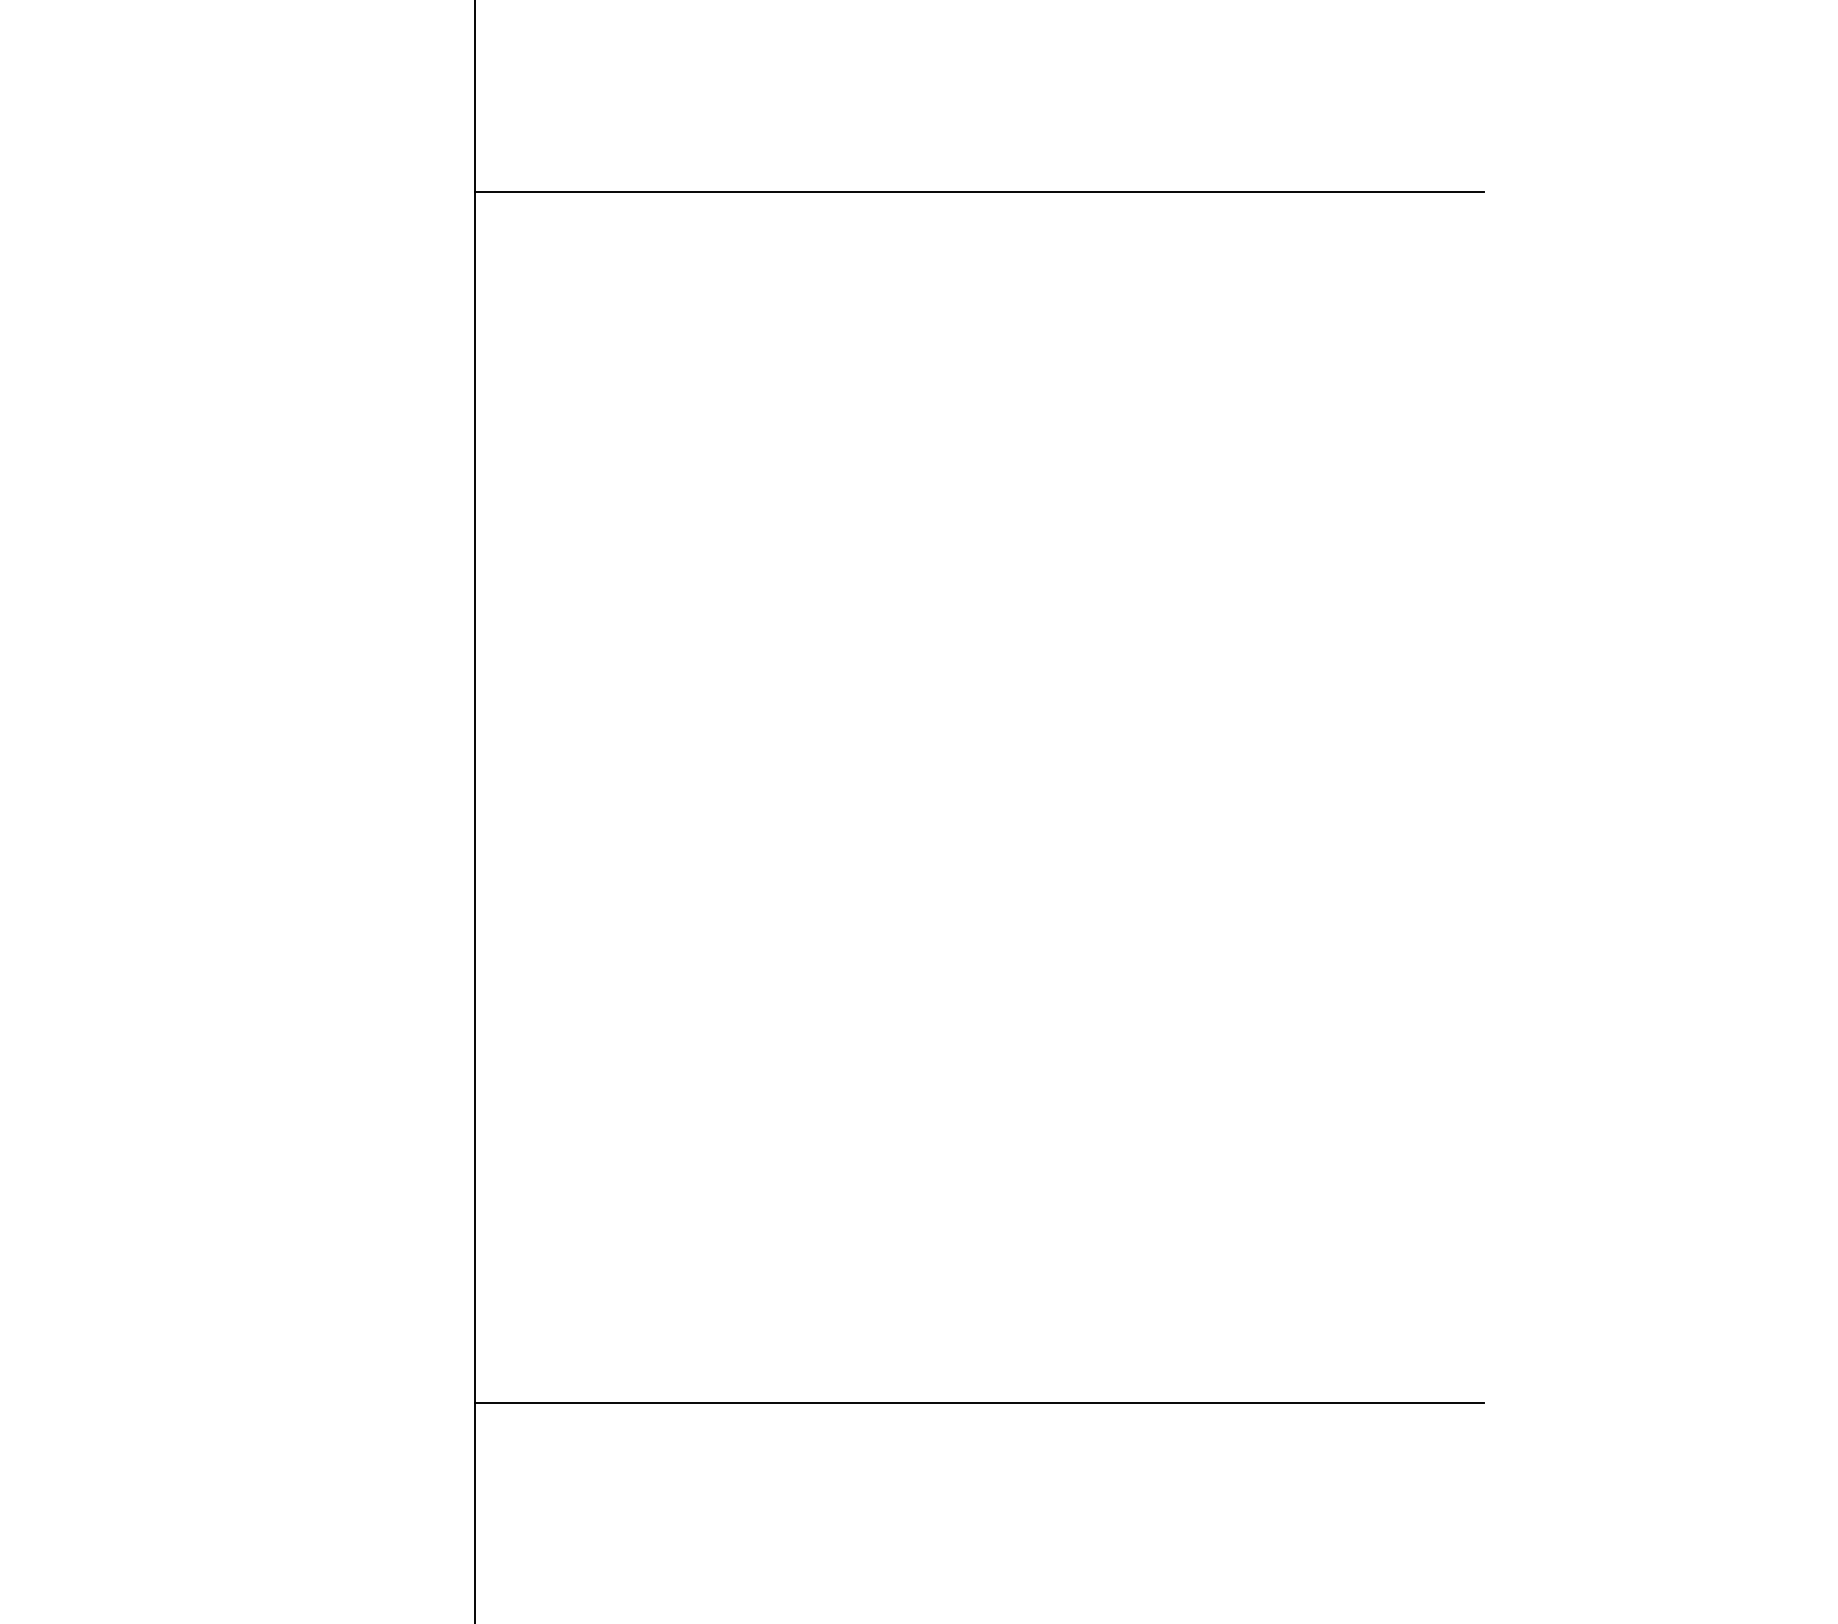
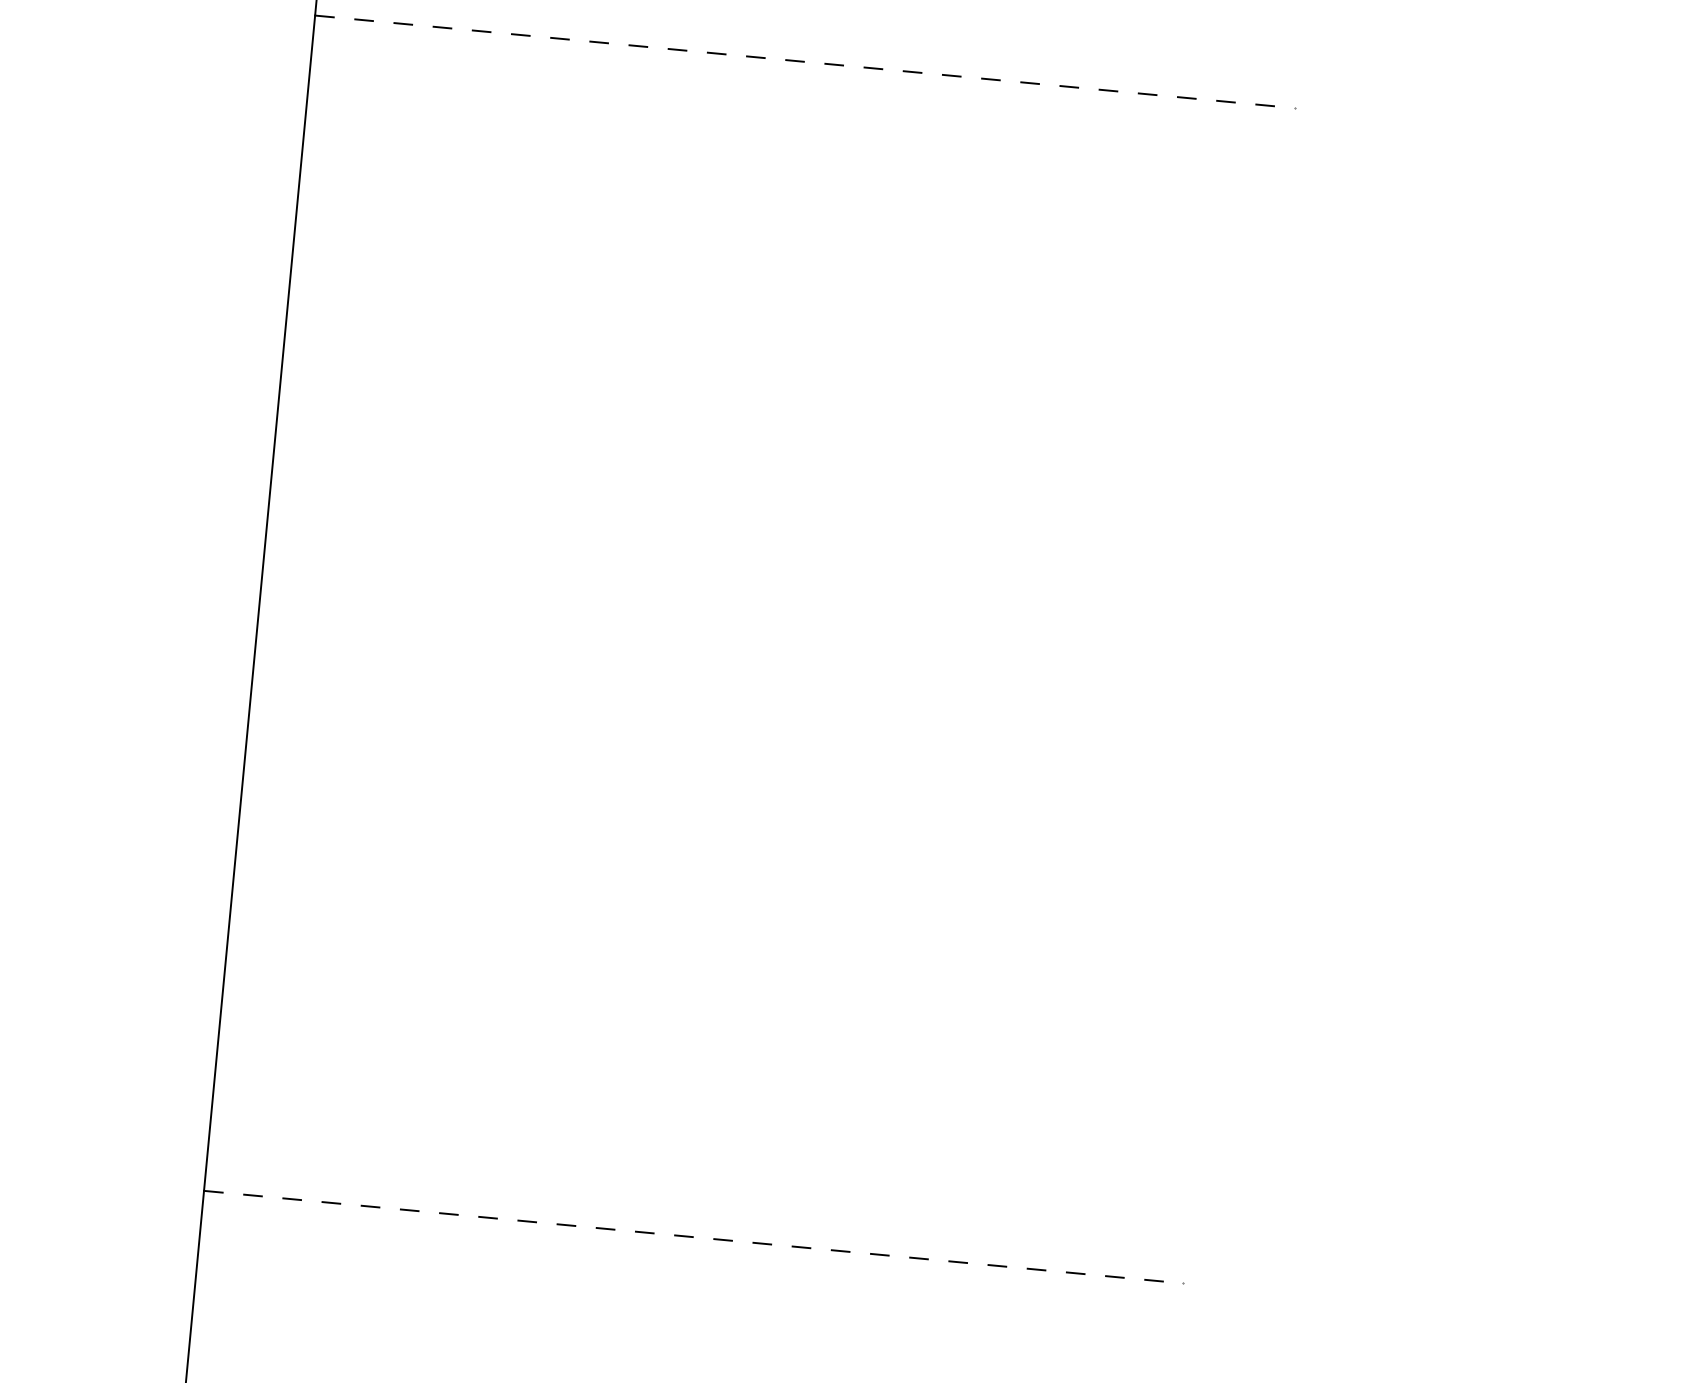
line: (979, 192) -> (805, 62), solid -> dashed
line: (979, 1403) -> (694, 1237), solid -> dashed

